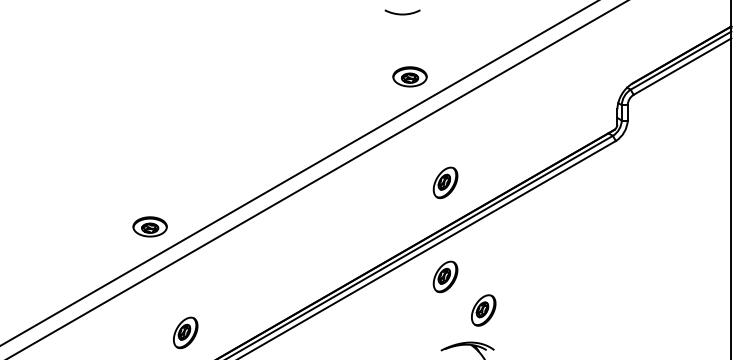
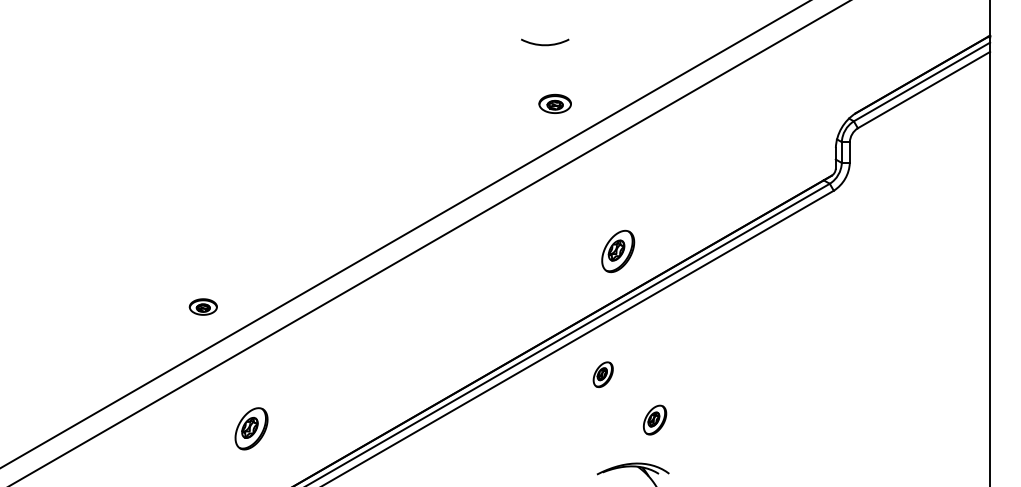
arc: (402, 13) -> (545, 43), moved
part: (409, 76) -> (554, 103), size x0.7
part: (445, 182) -> (618, 250), moved
part: (149, 226) -> (202, 306), size x0.6
part: (445, 276) -> (603, 374), size x0.6
part: (483, 310) -> (654, 420), size x0.7
part: (185, 332) -> (251, 428), moved

